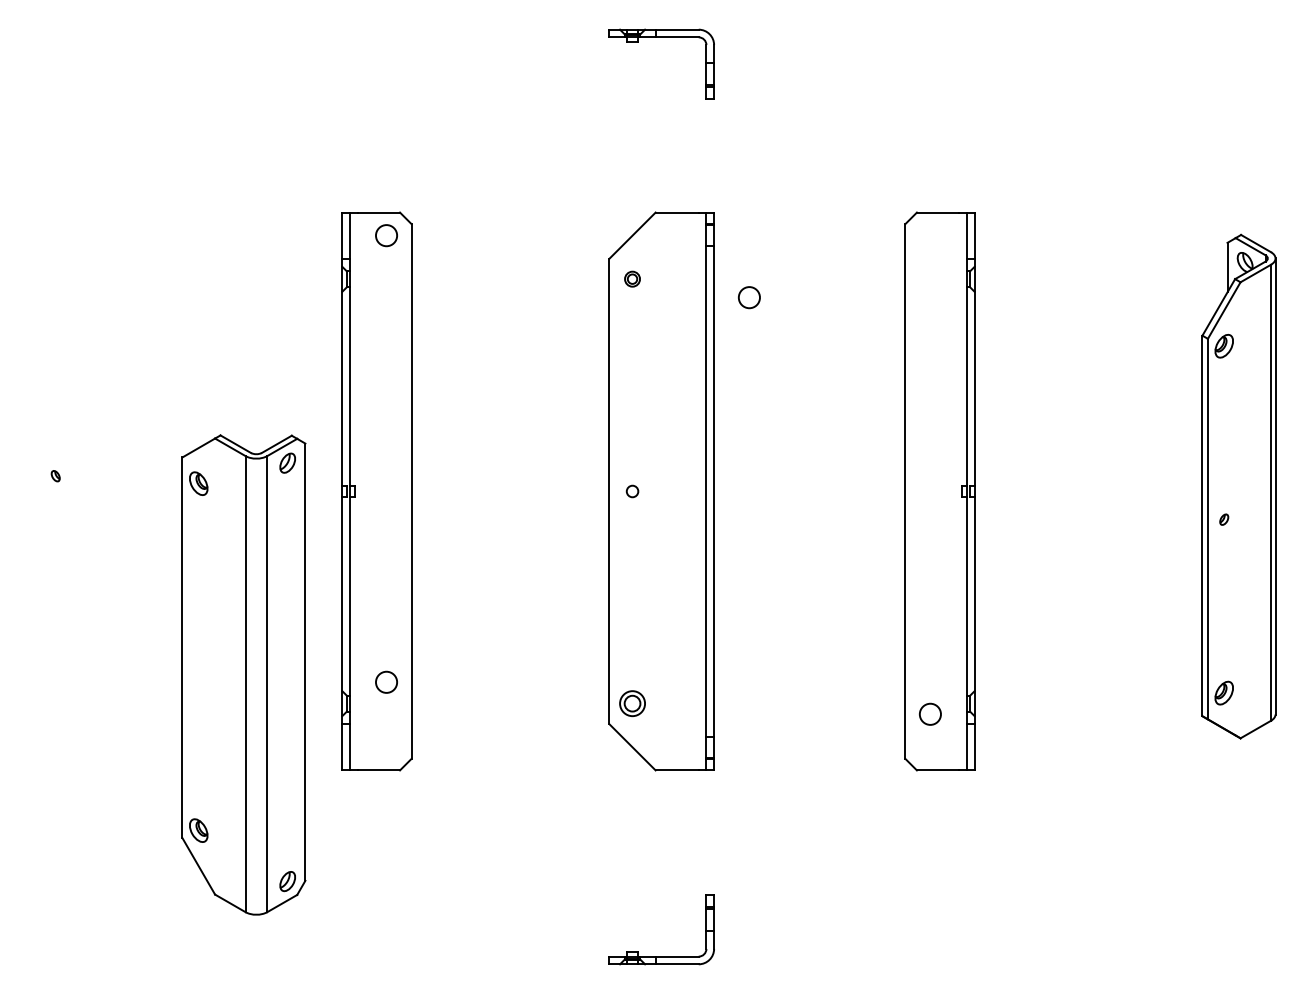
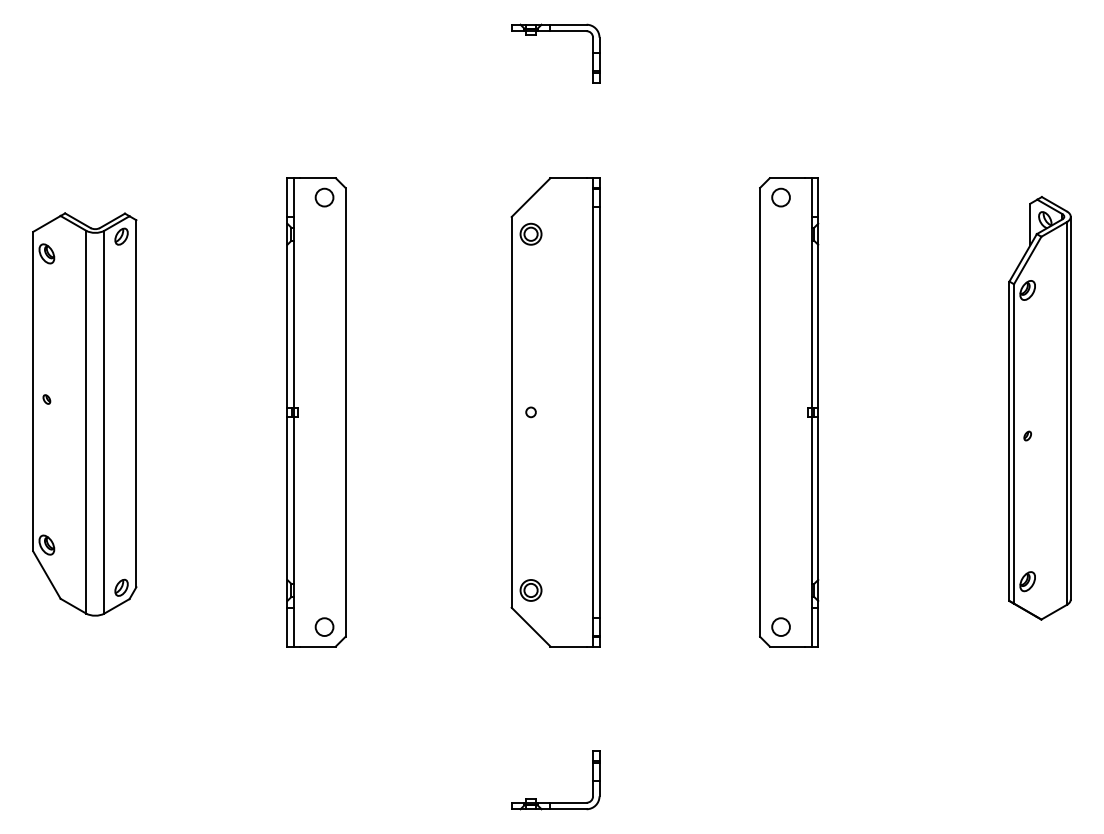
part: (632, 278) -> (531, 233), size x1.67
circle: (749, 297) -> (781, 197), moved
part: (243, 674) -> (84, 414), moved
circle: (386, 681) -> (324, 626), moved
circle: (930, 713) -> (781, 626), moved

